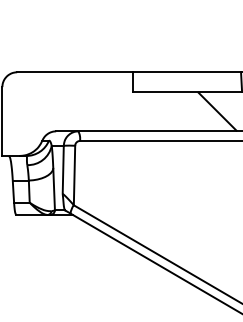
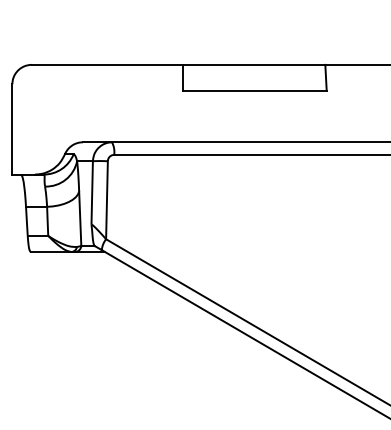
hatch: (217, 111) -> (294, 116), removed

